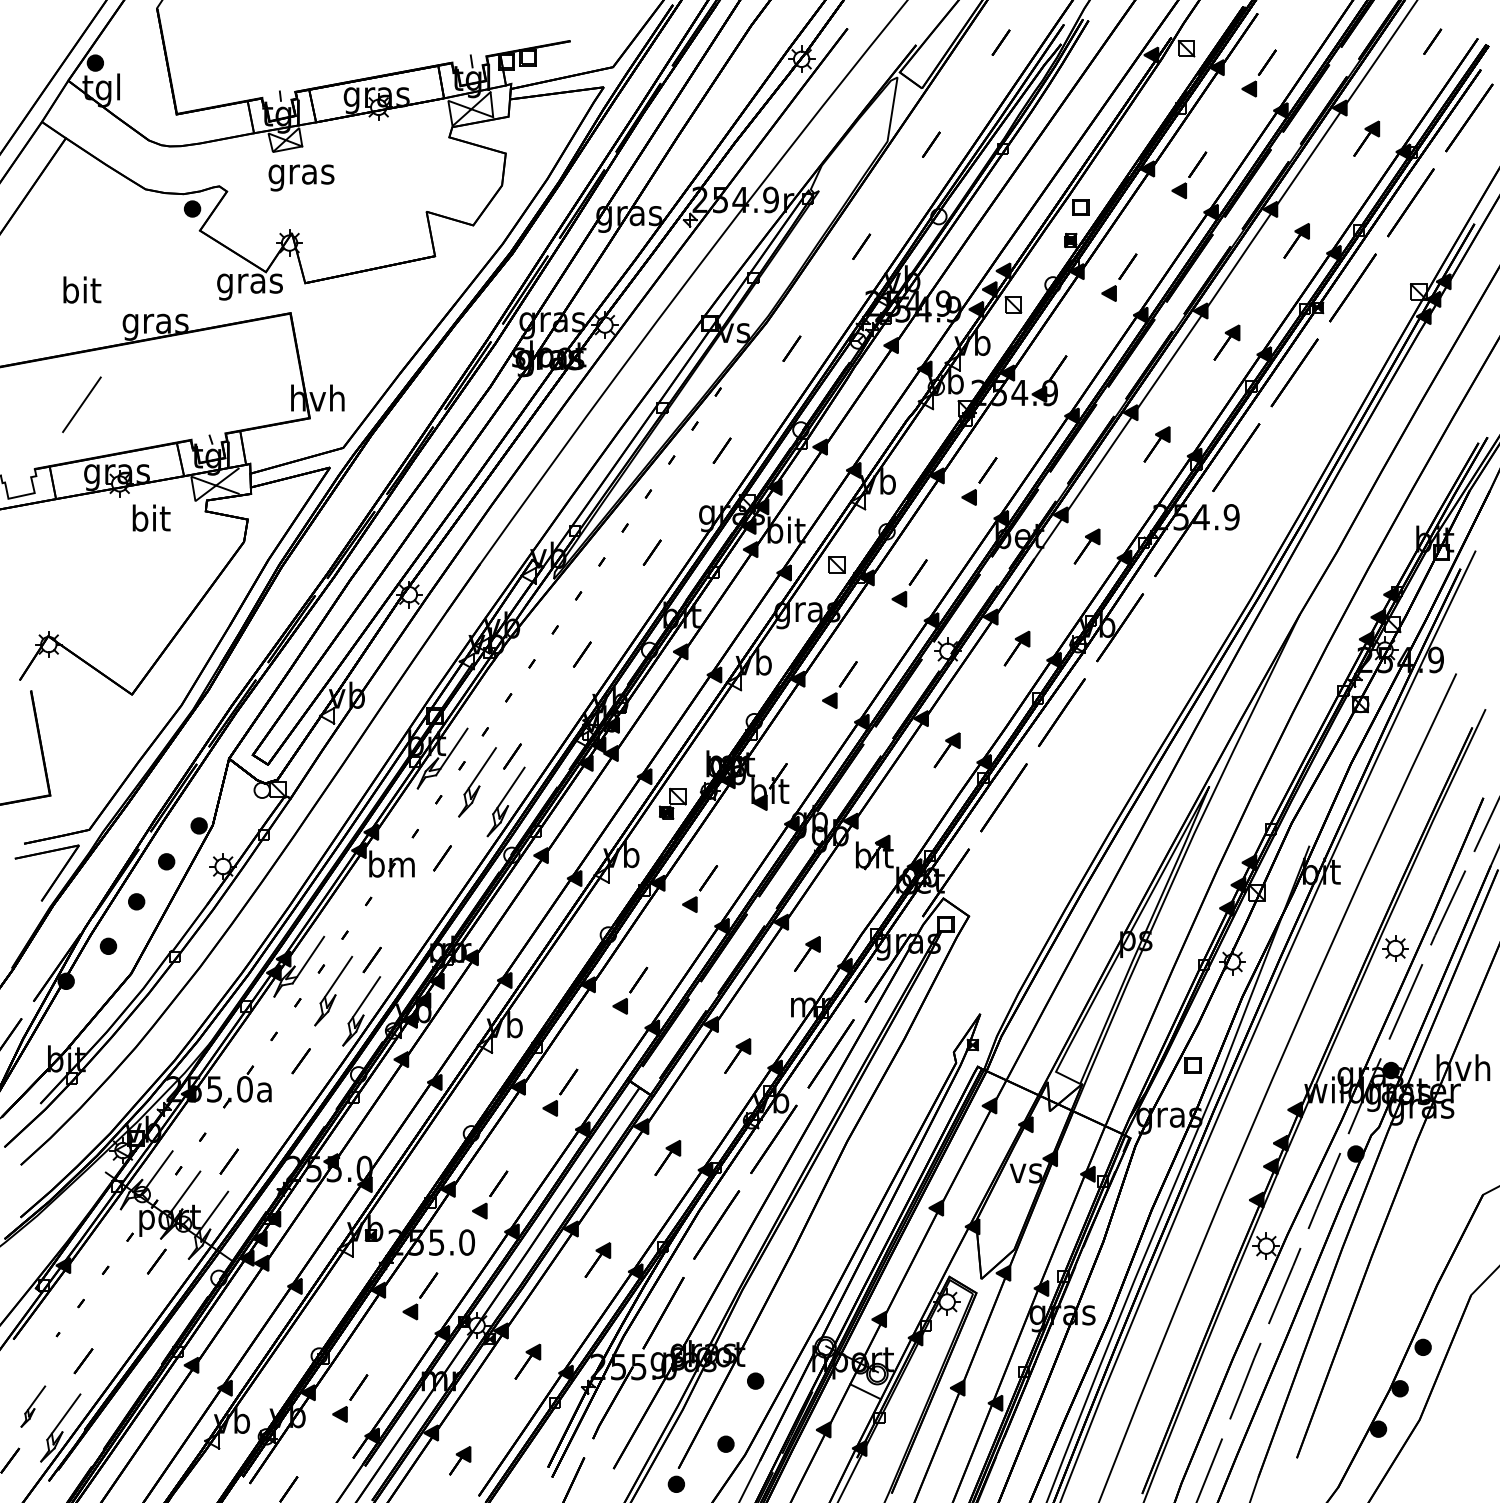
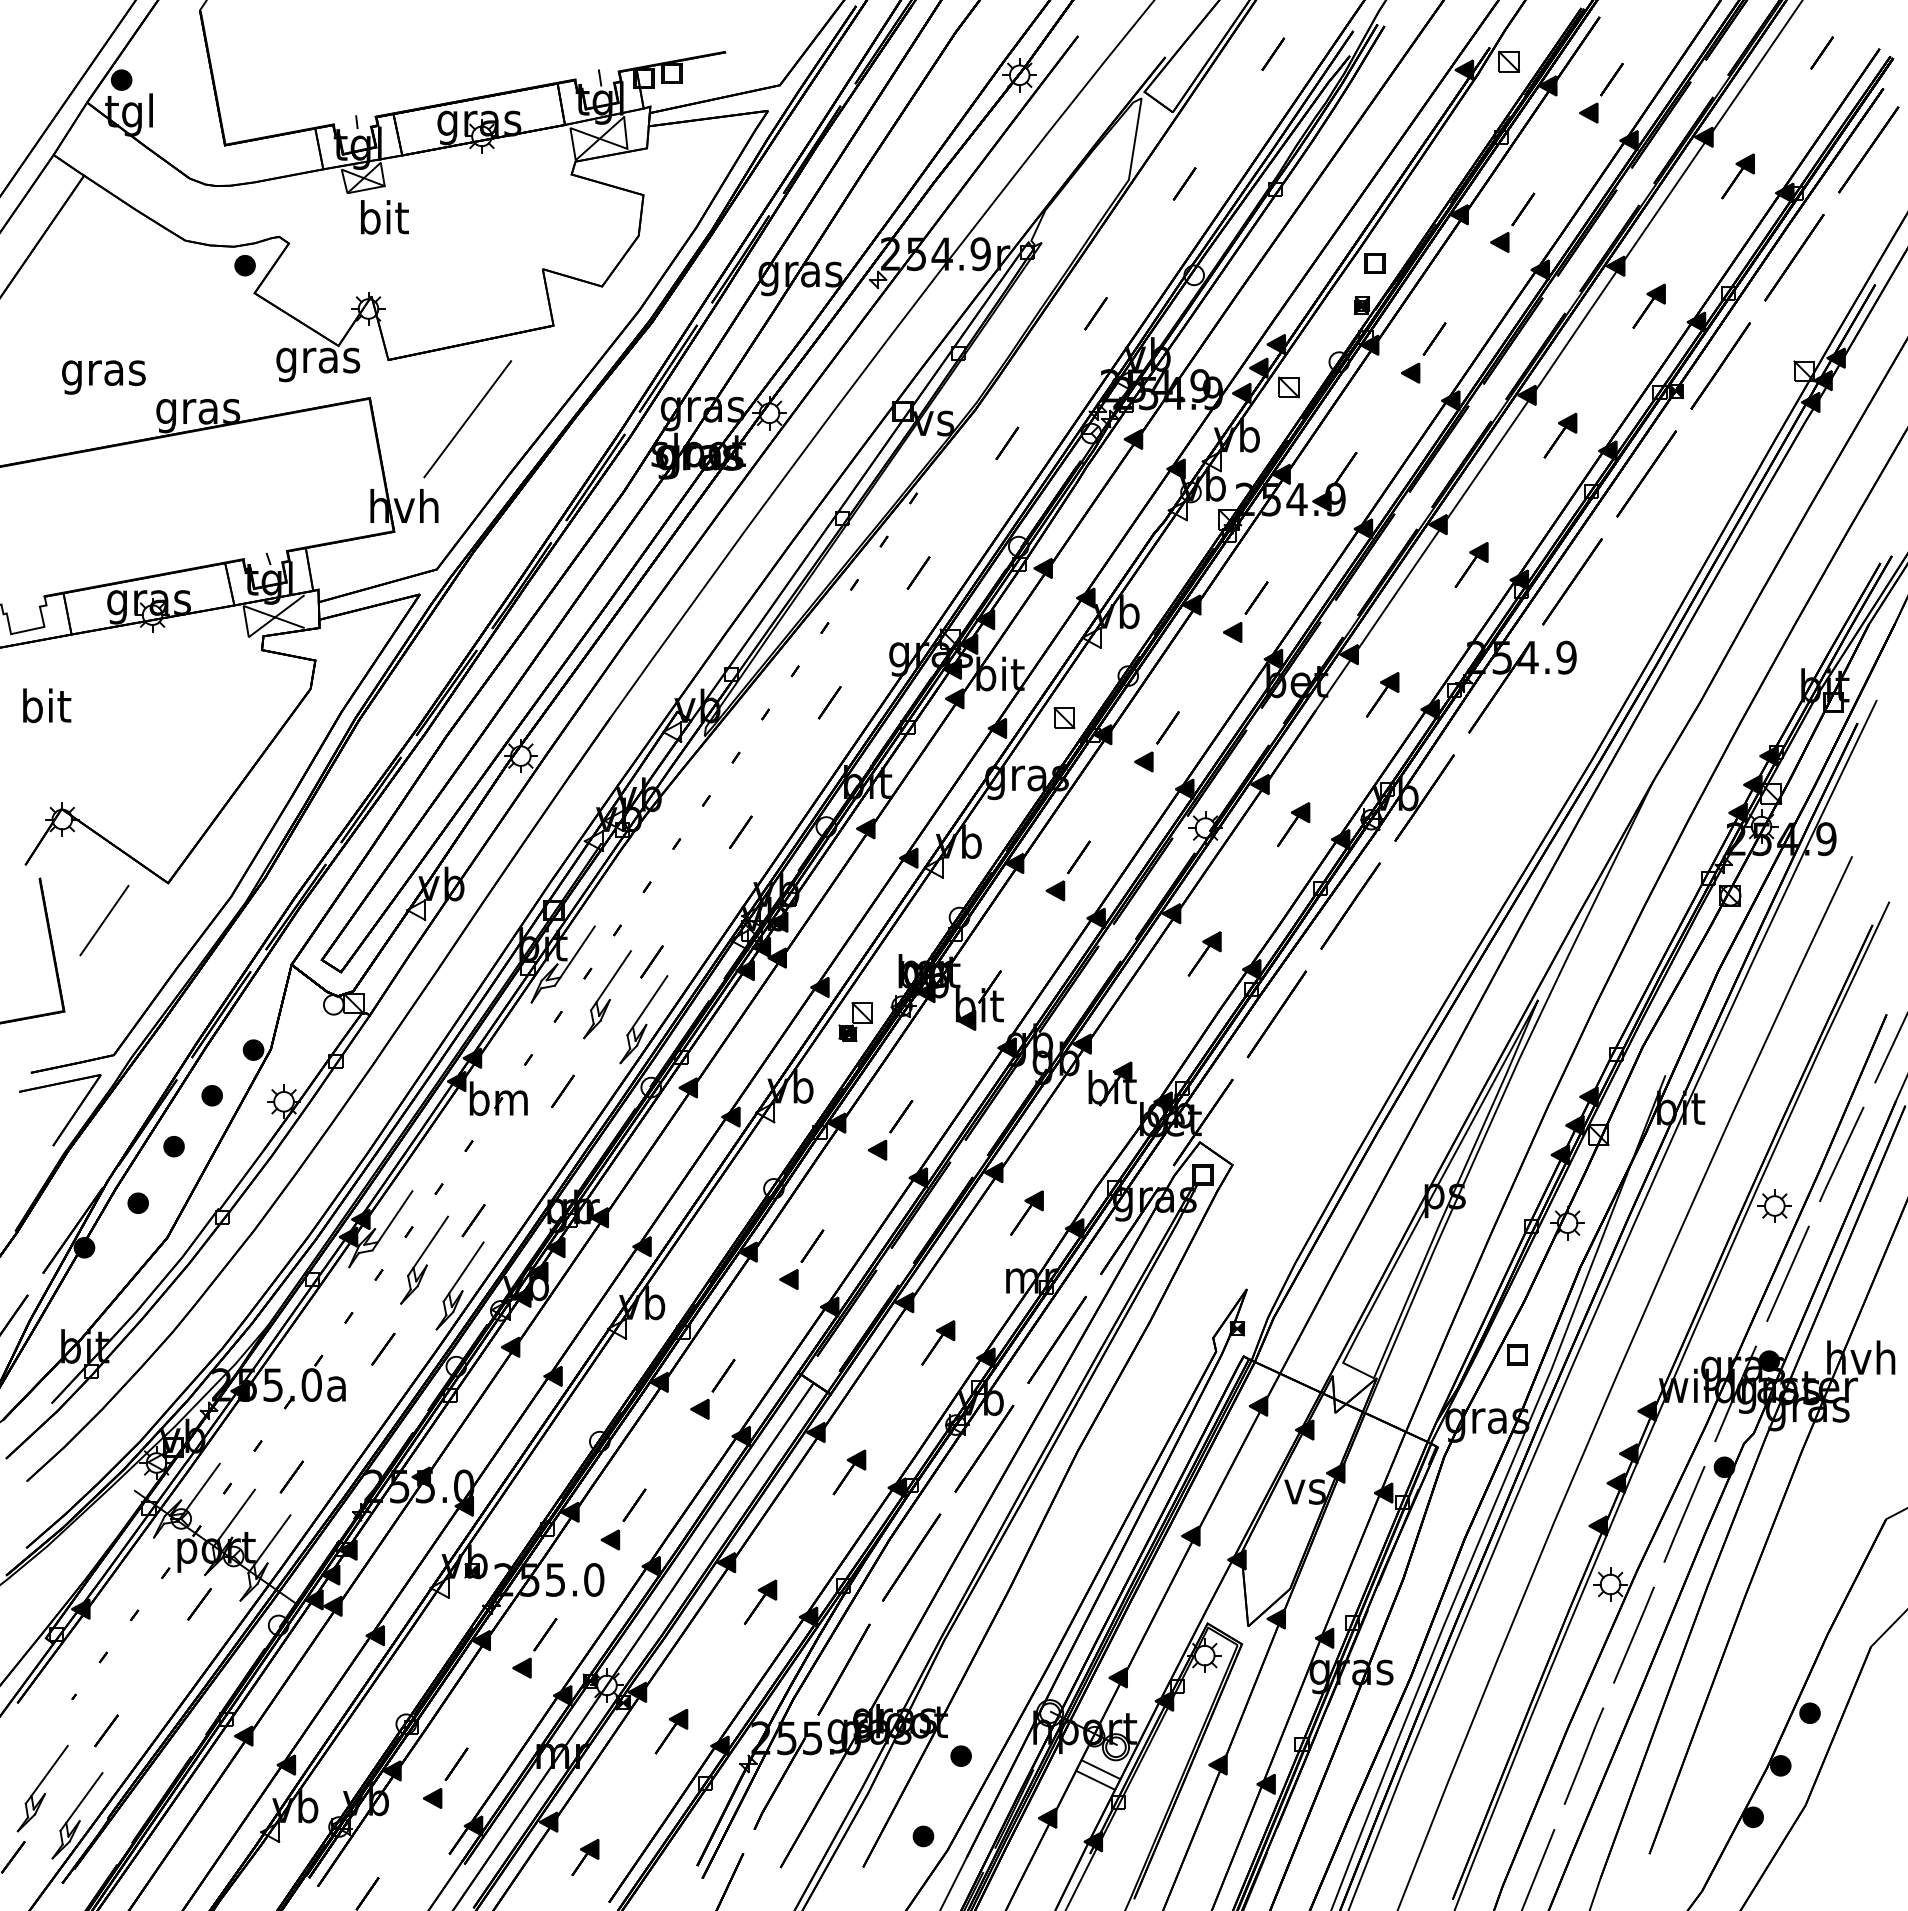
text: (301, 174) -> (383, 221), gras -> bit
text: (81, 293) -> (103, 372), bit -> gras
line: (367, 329) -> (467, 419), added
line: (81, 404) -> (104, 920), moved
text: (151, 517) -> (47, 705), moved
line: (861, 1399) -> (1095, 1779), added
part: (33, 1406) -> (42, 1788), size x1.67
part: (676, 1484) -> (860, 1887), removed

